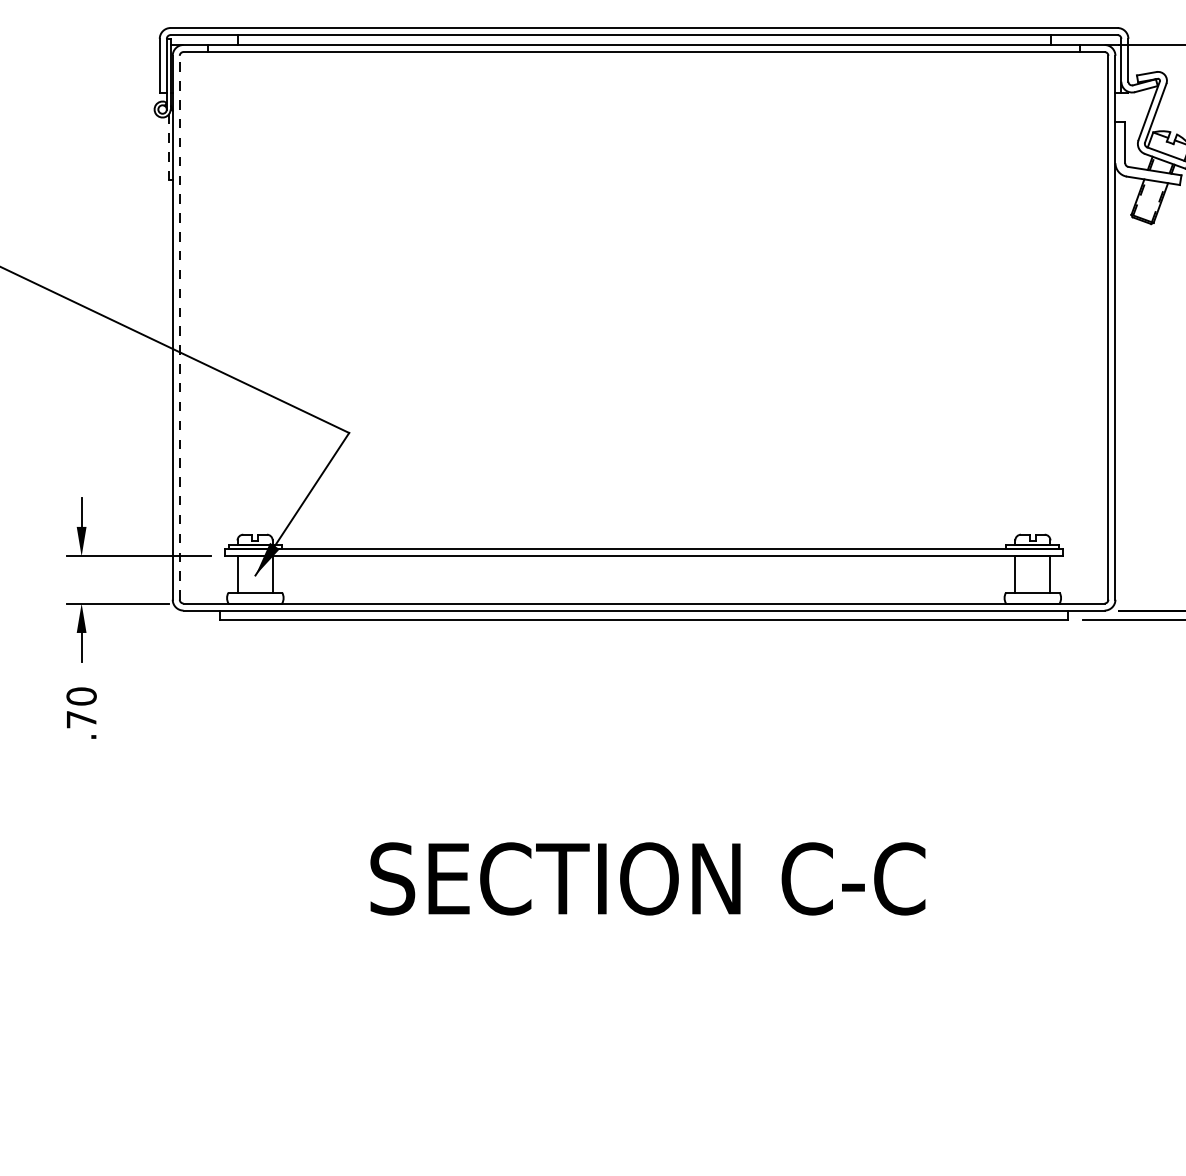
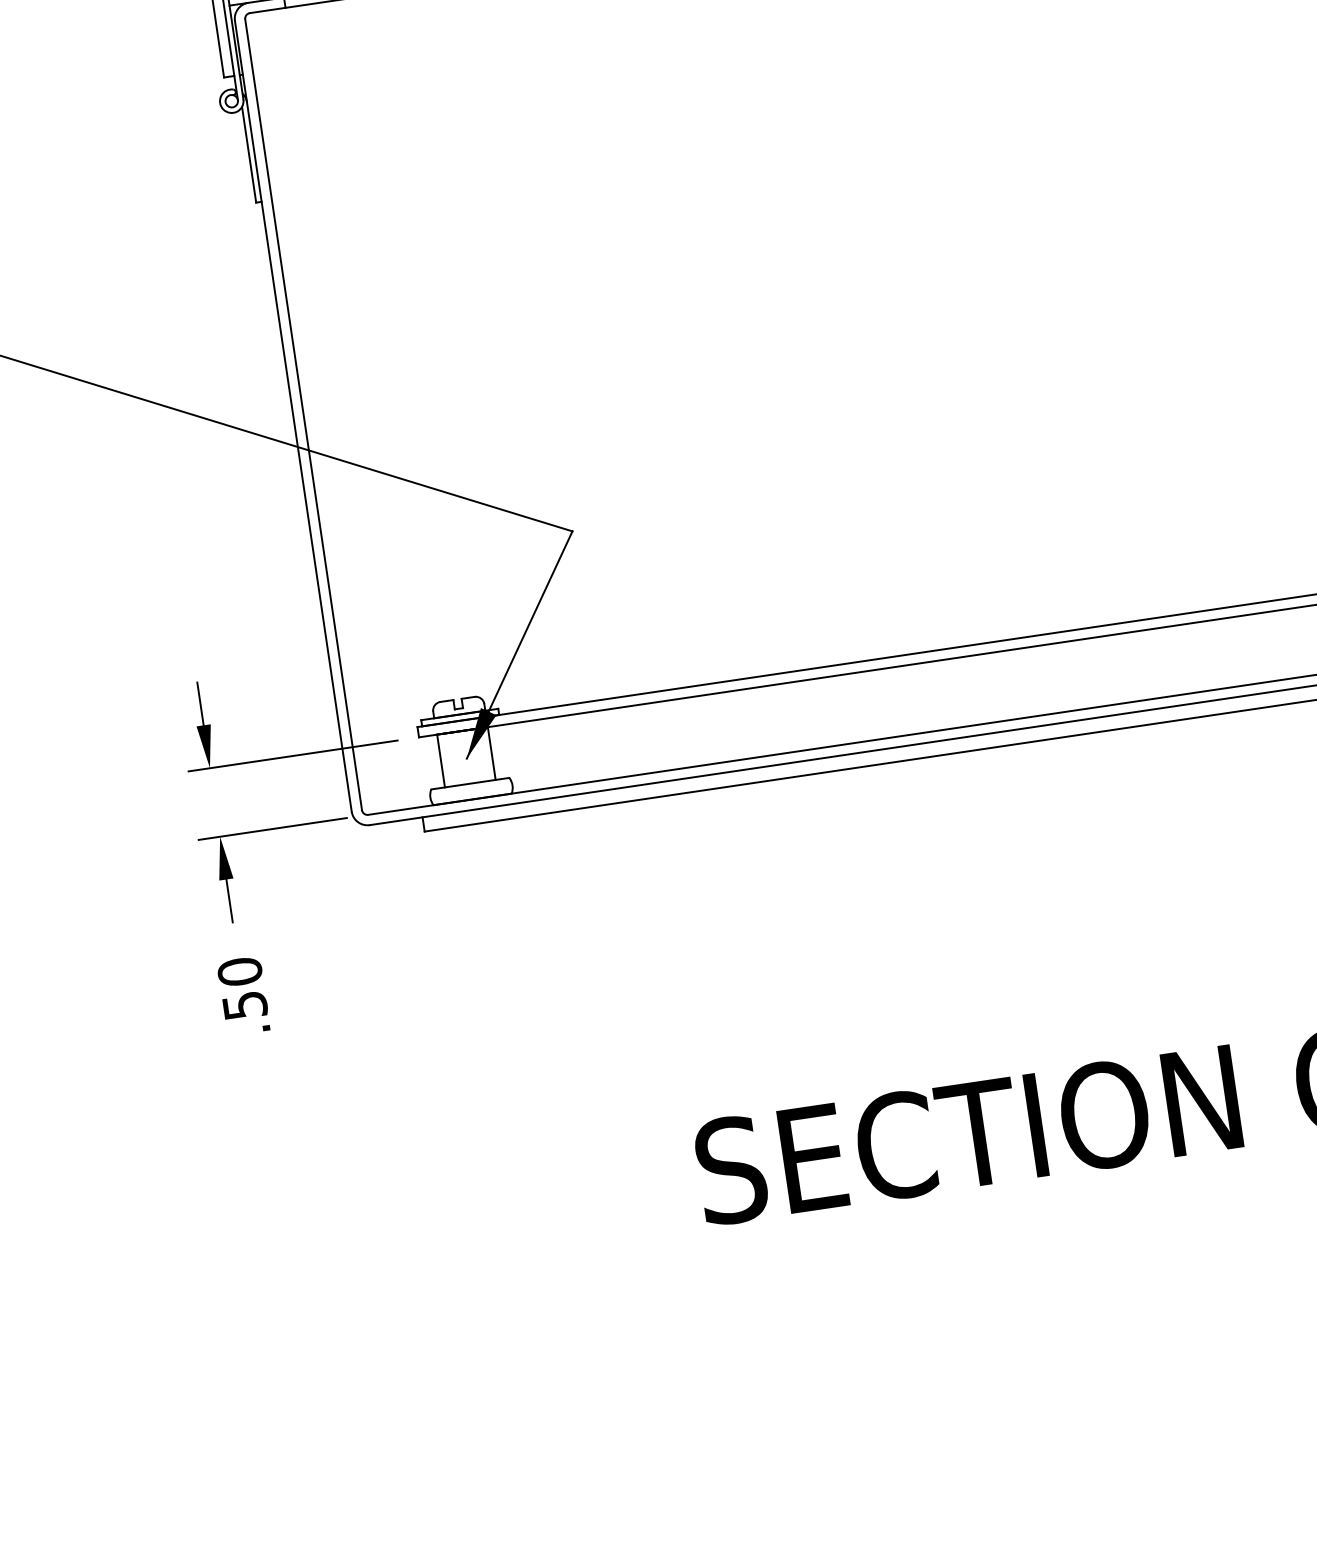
line: (168, 147) -> (248, 155), dashed -> solid
line: (179, 327) -> (303, 414), dashed -> solid
text: (81, 719) -> (244, 1005), .70 -> .50

